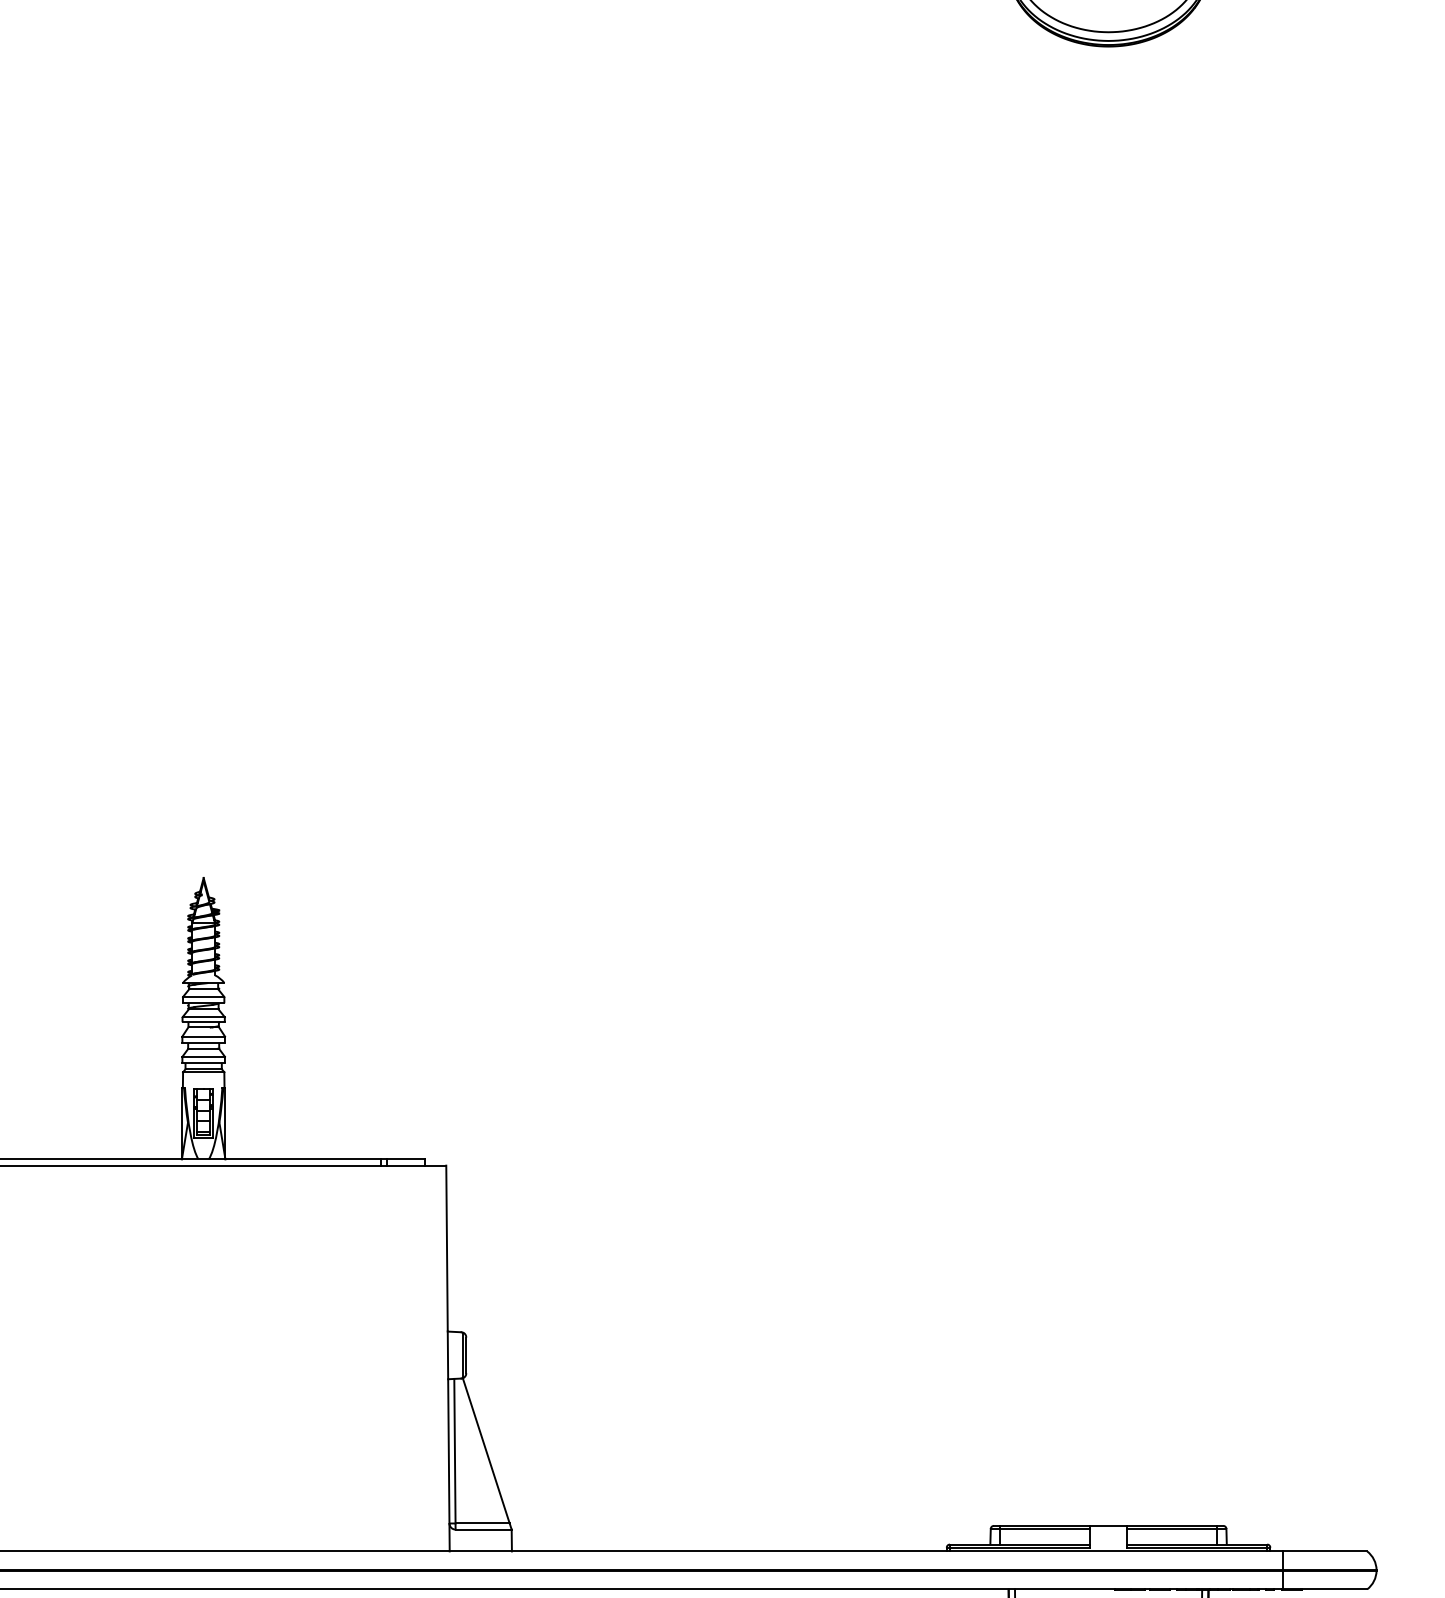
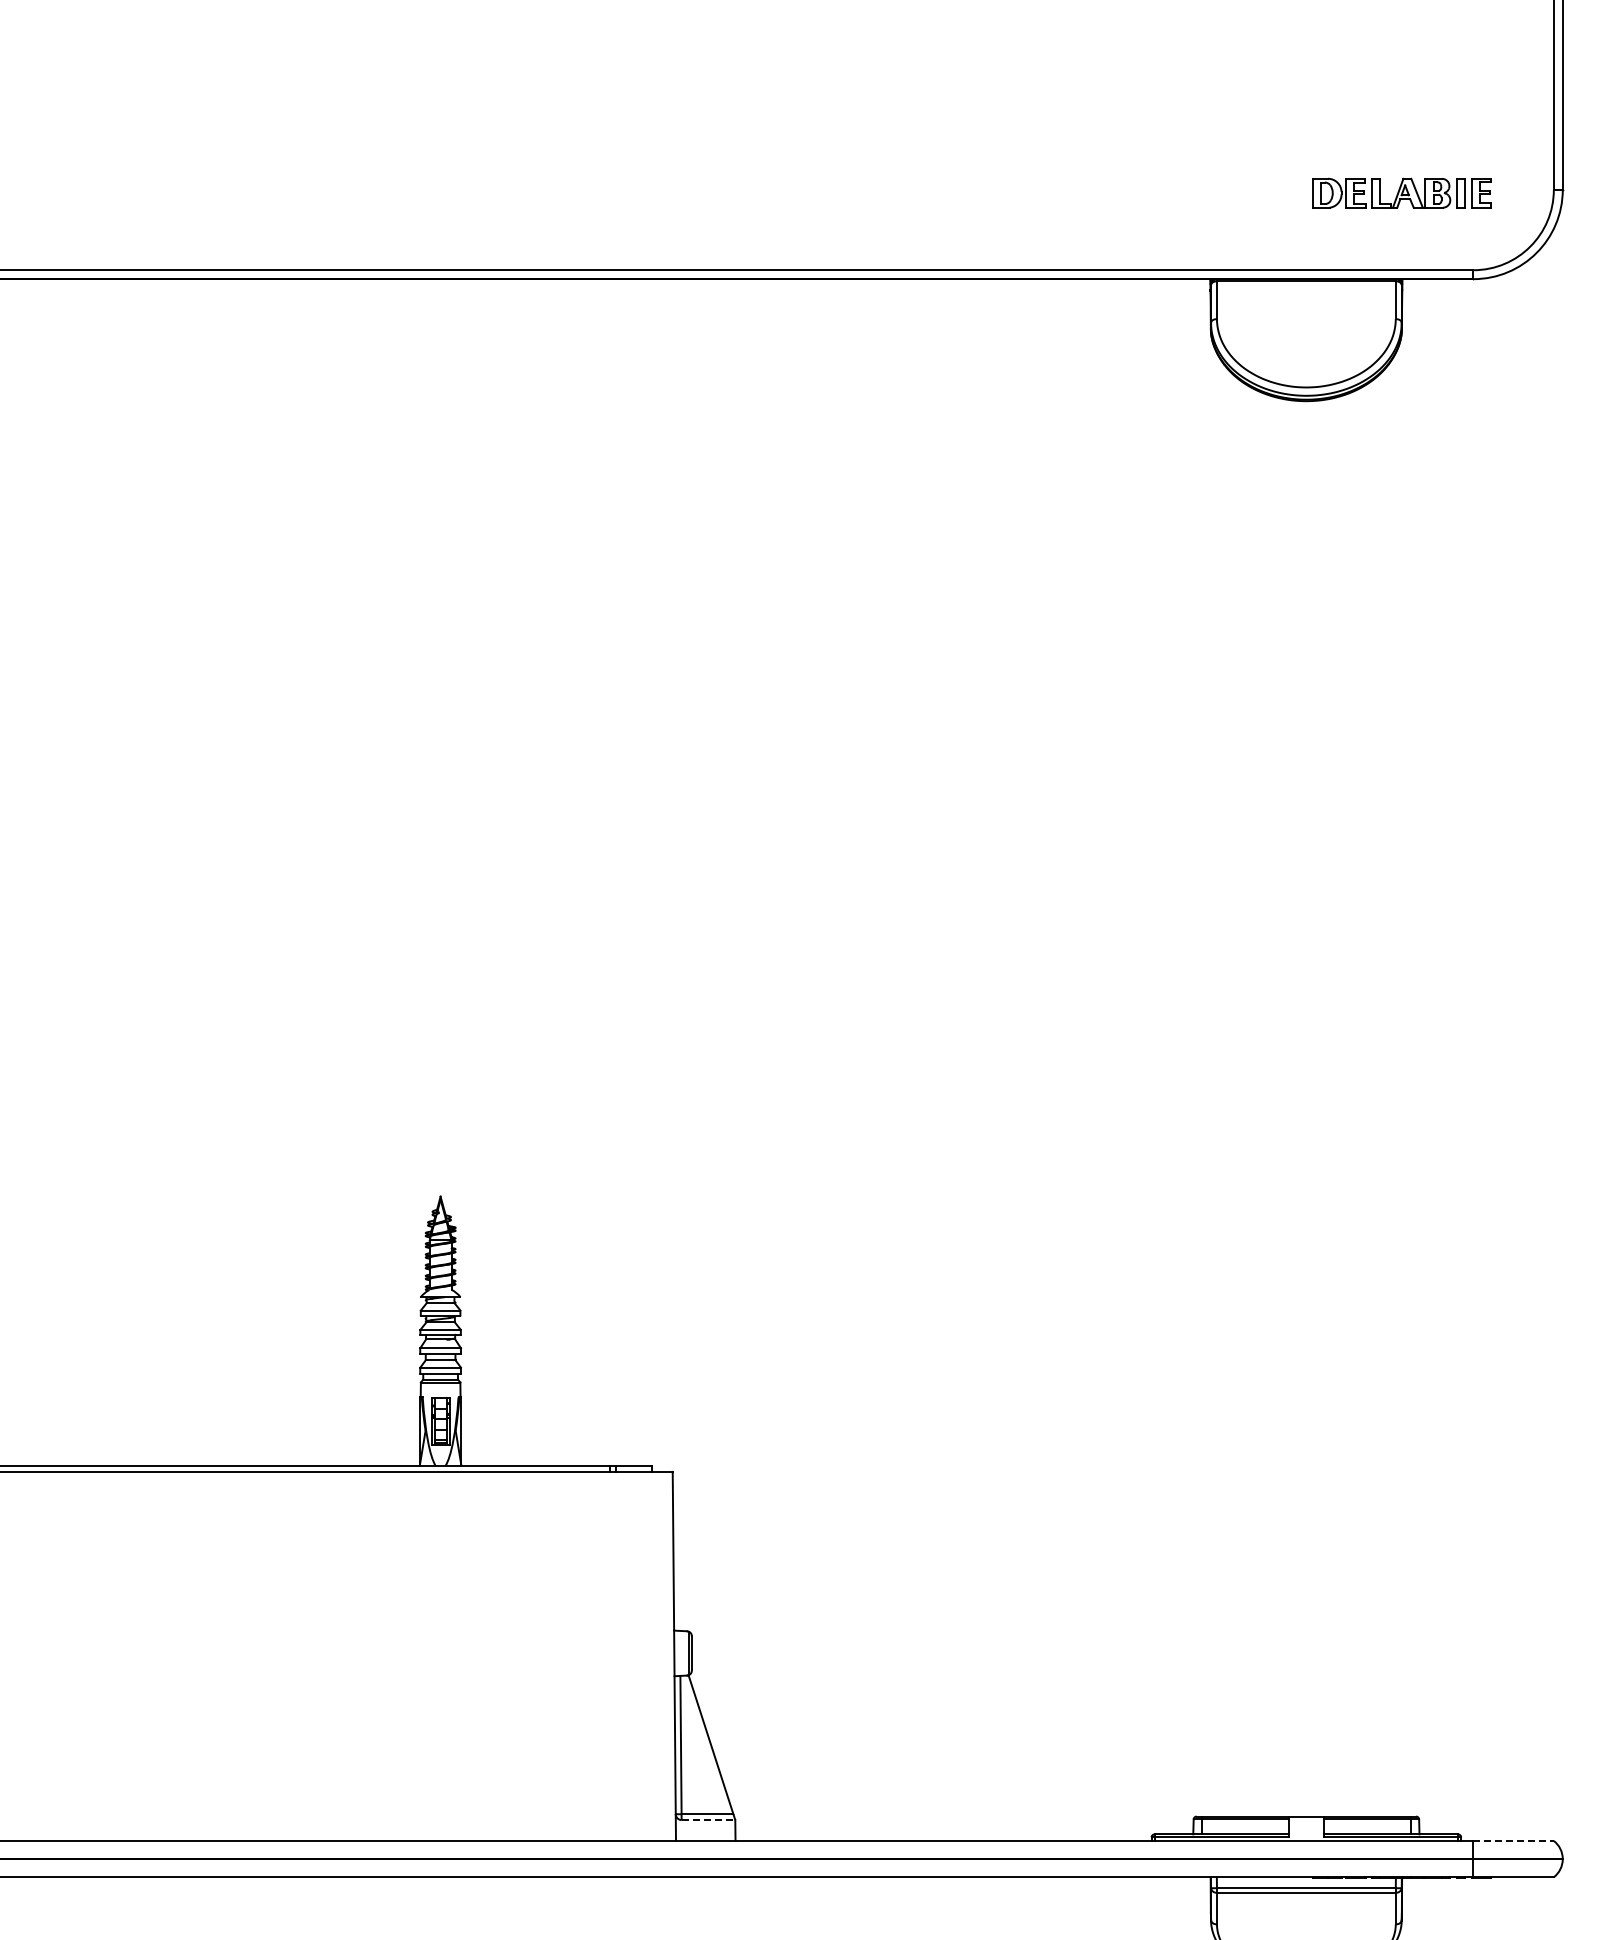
line: (483, 1530) -> (708, 1820), solid -> dashed
line: (1326, 1550) -> (1514, 1840), solid -> dashed

